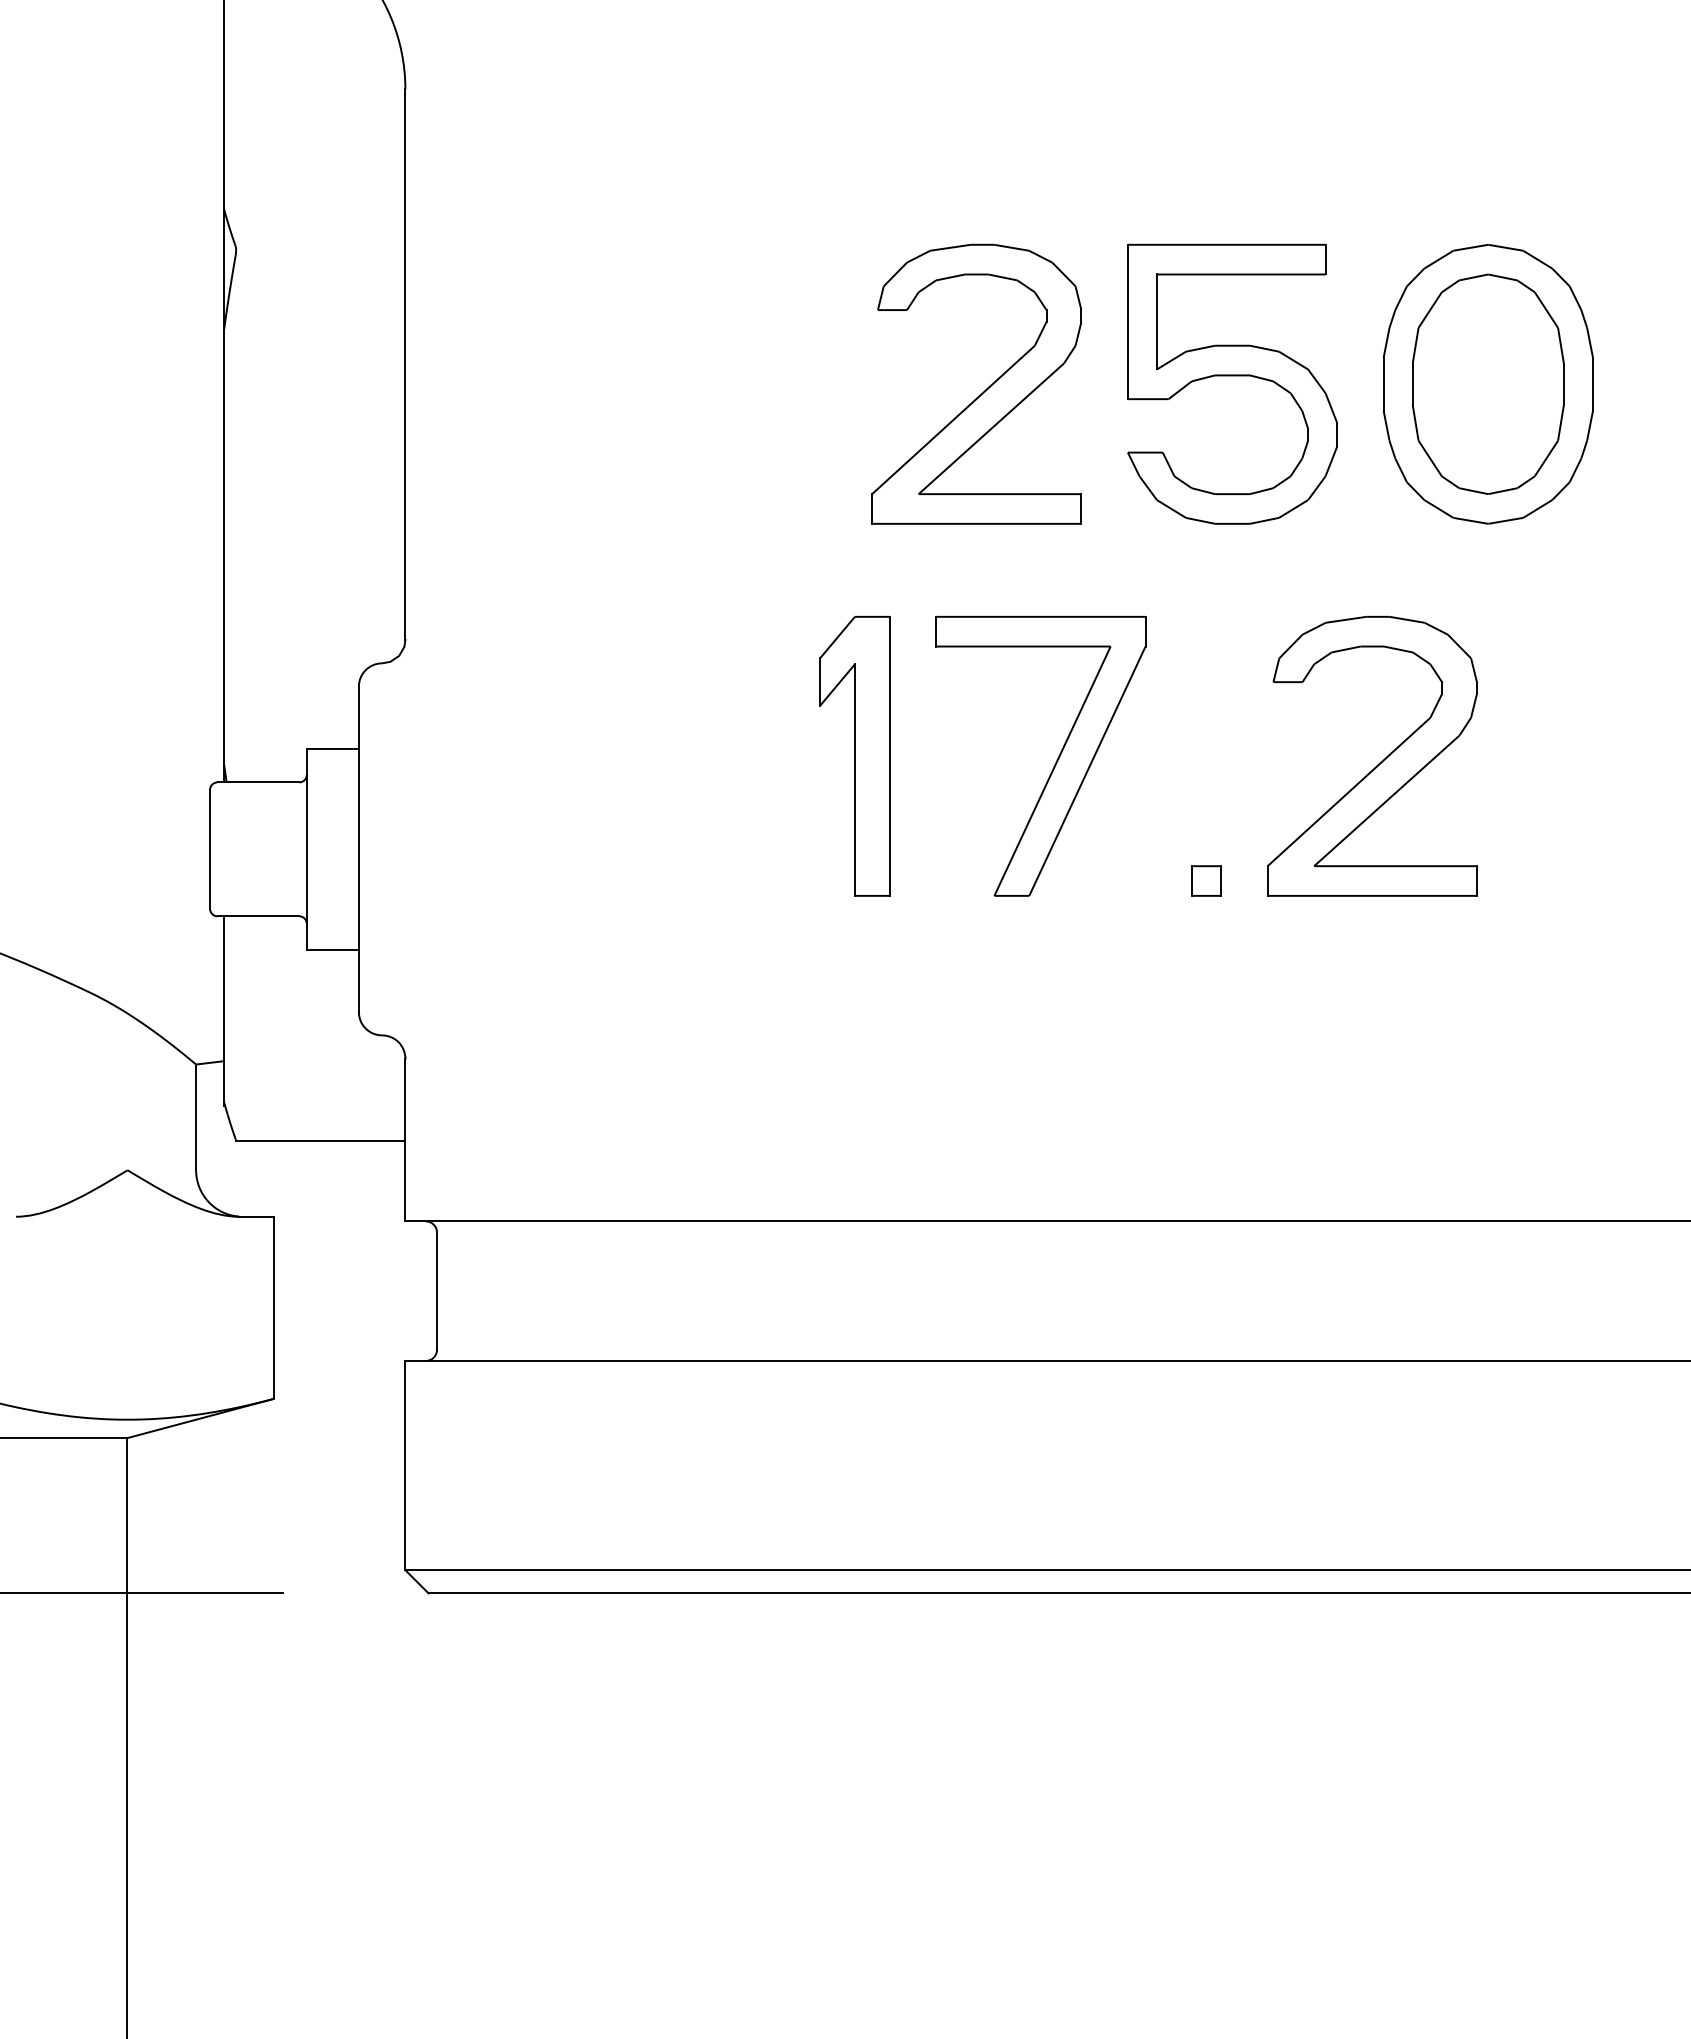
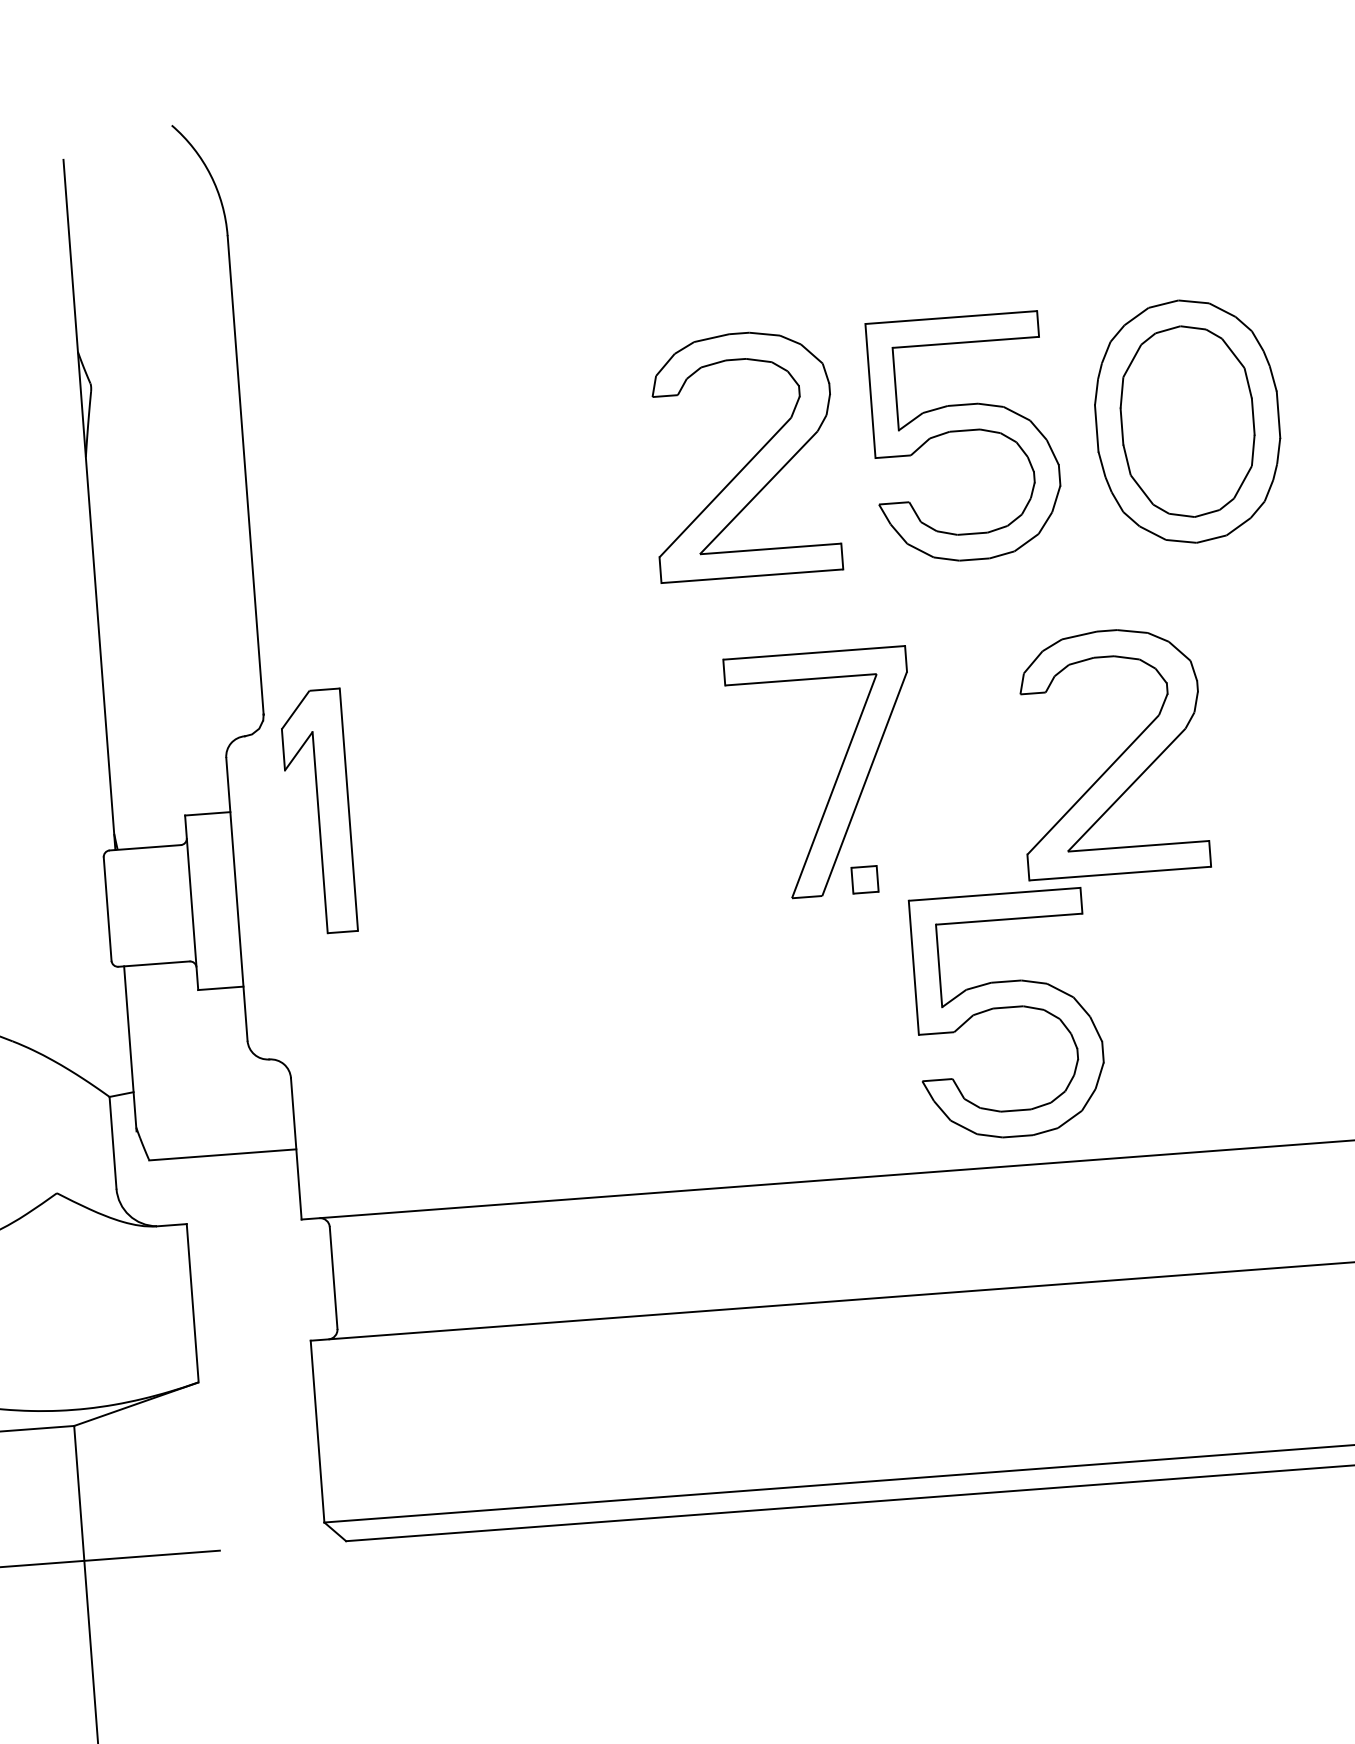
part: (854, 756) -> (318, 812), moved
part: (1206, 880) -> (864, 879), moved
part: (1232, 1040) -> (1008, 1008), added

